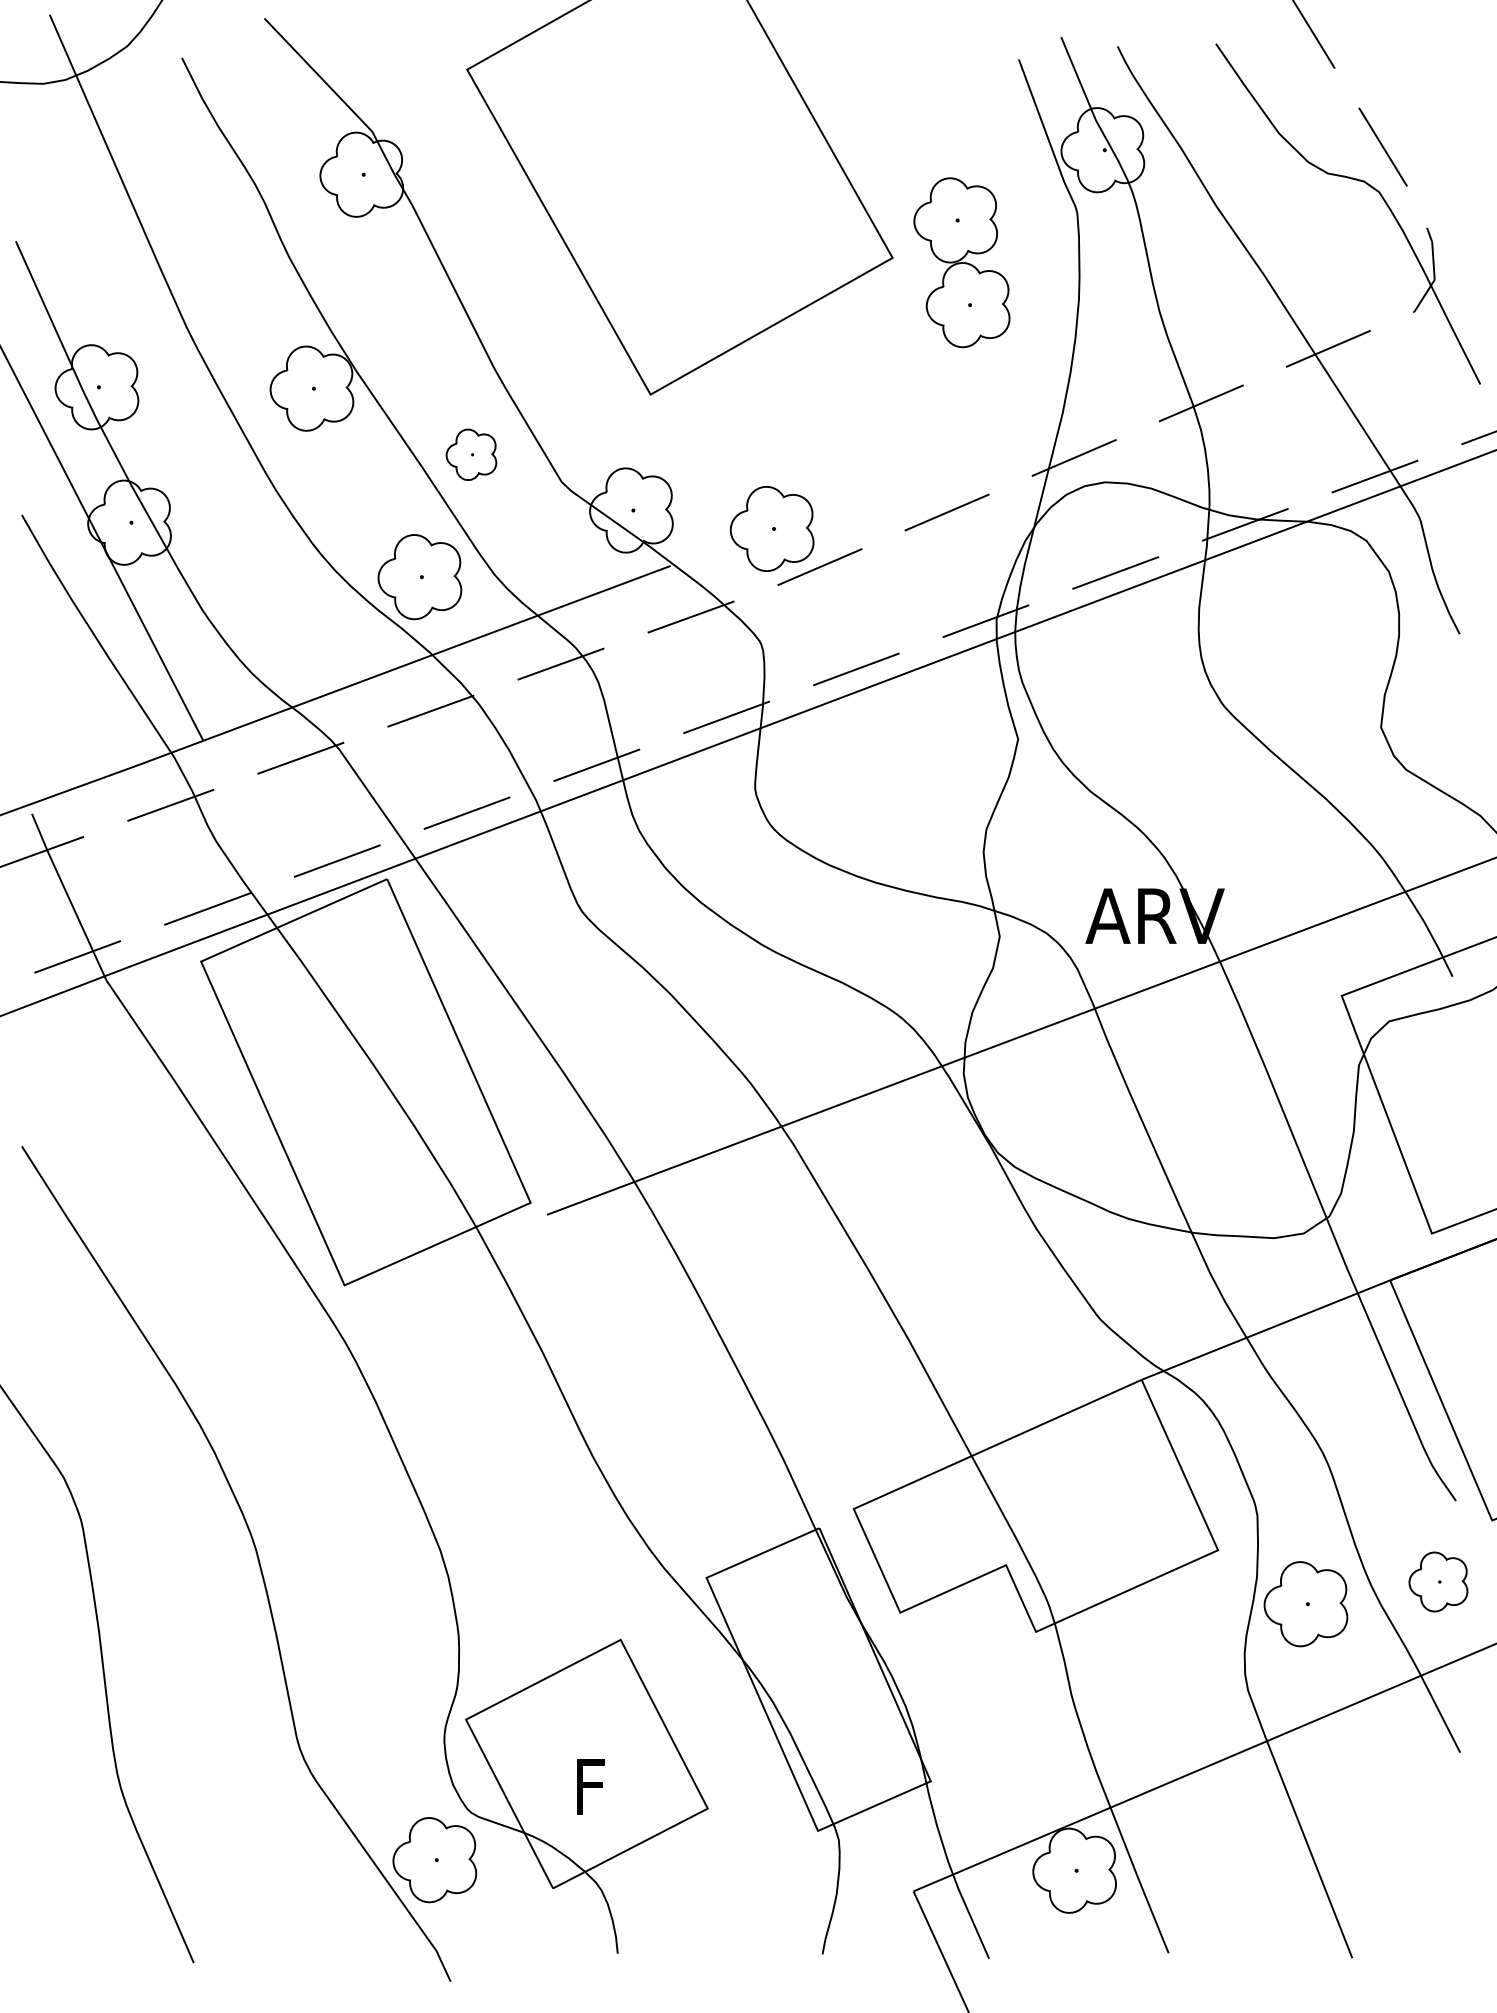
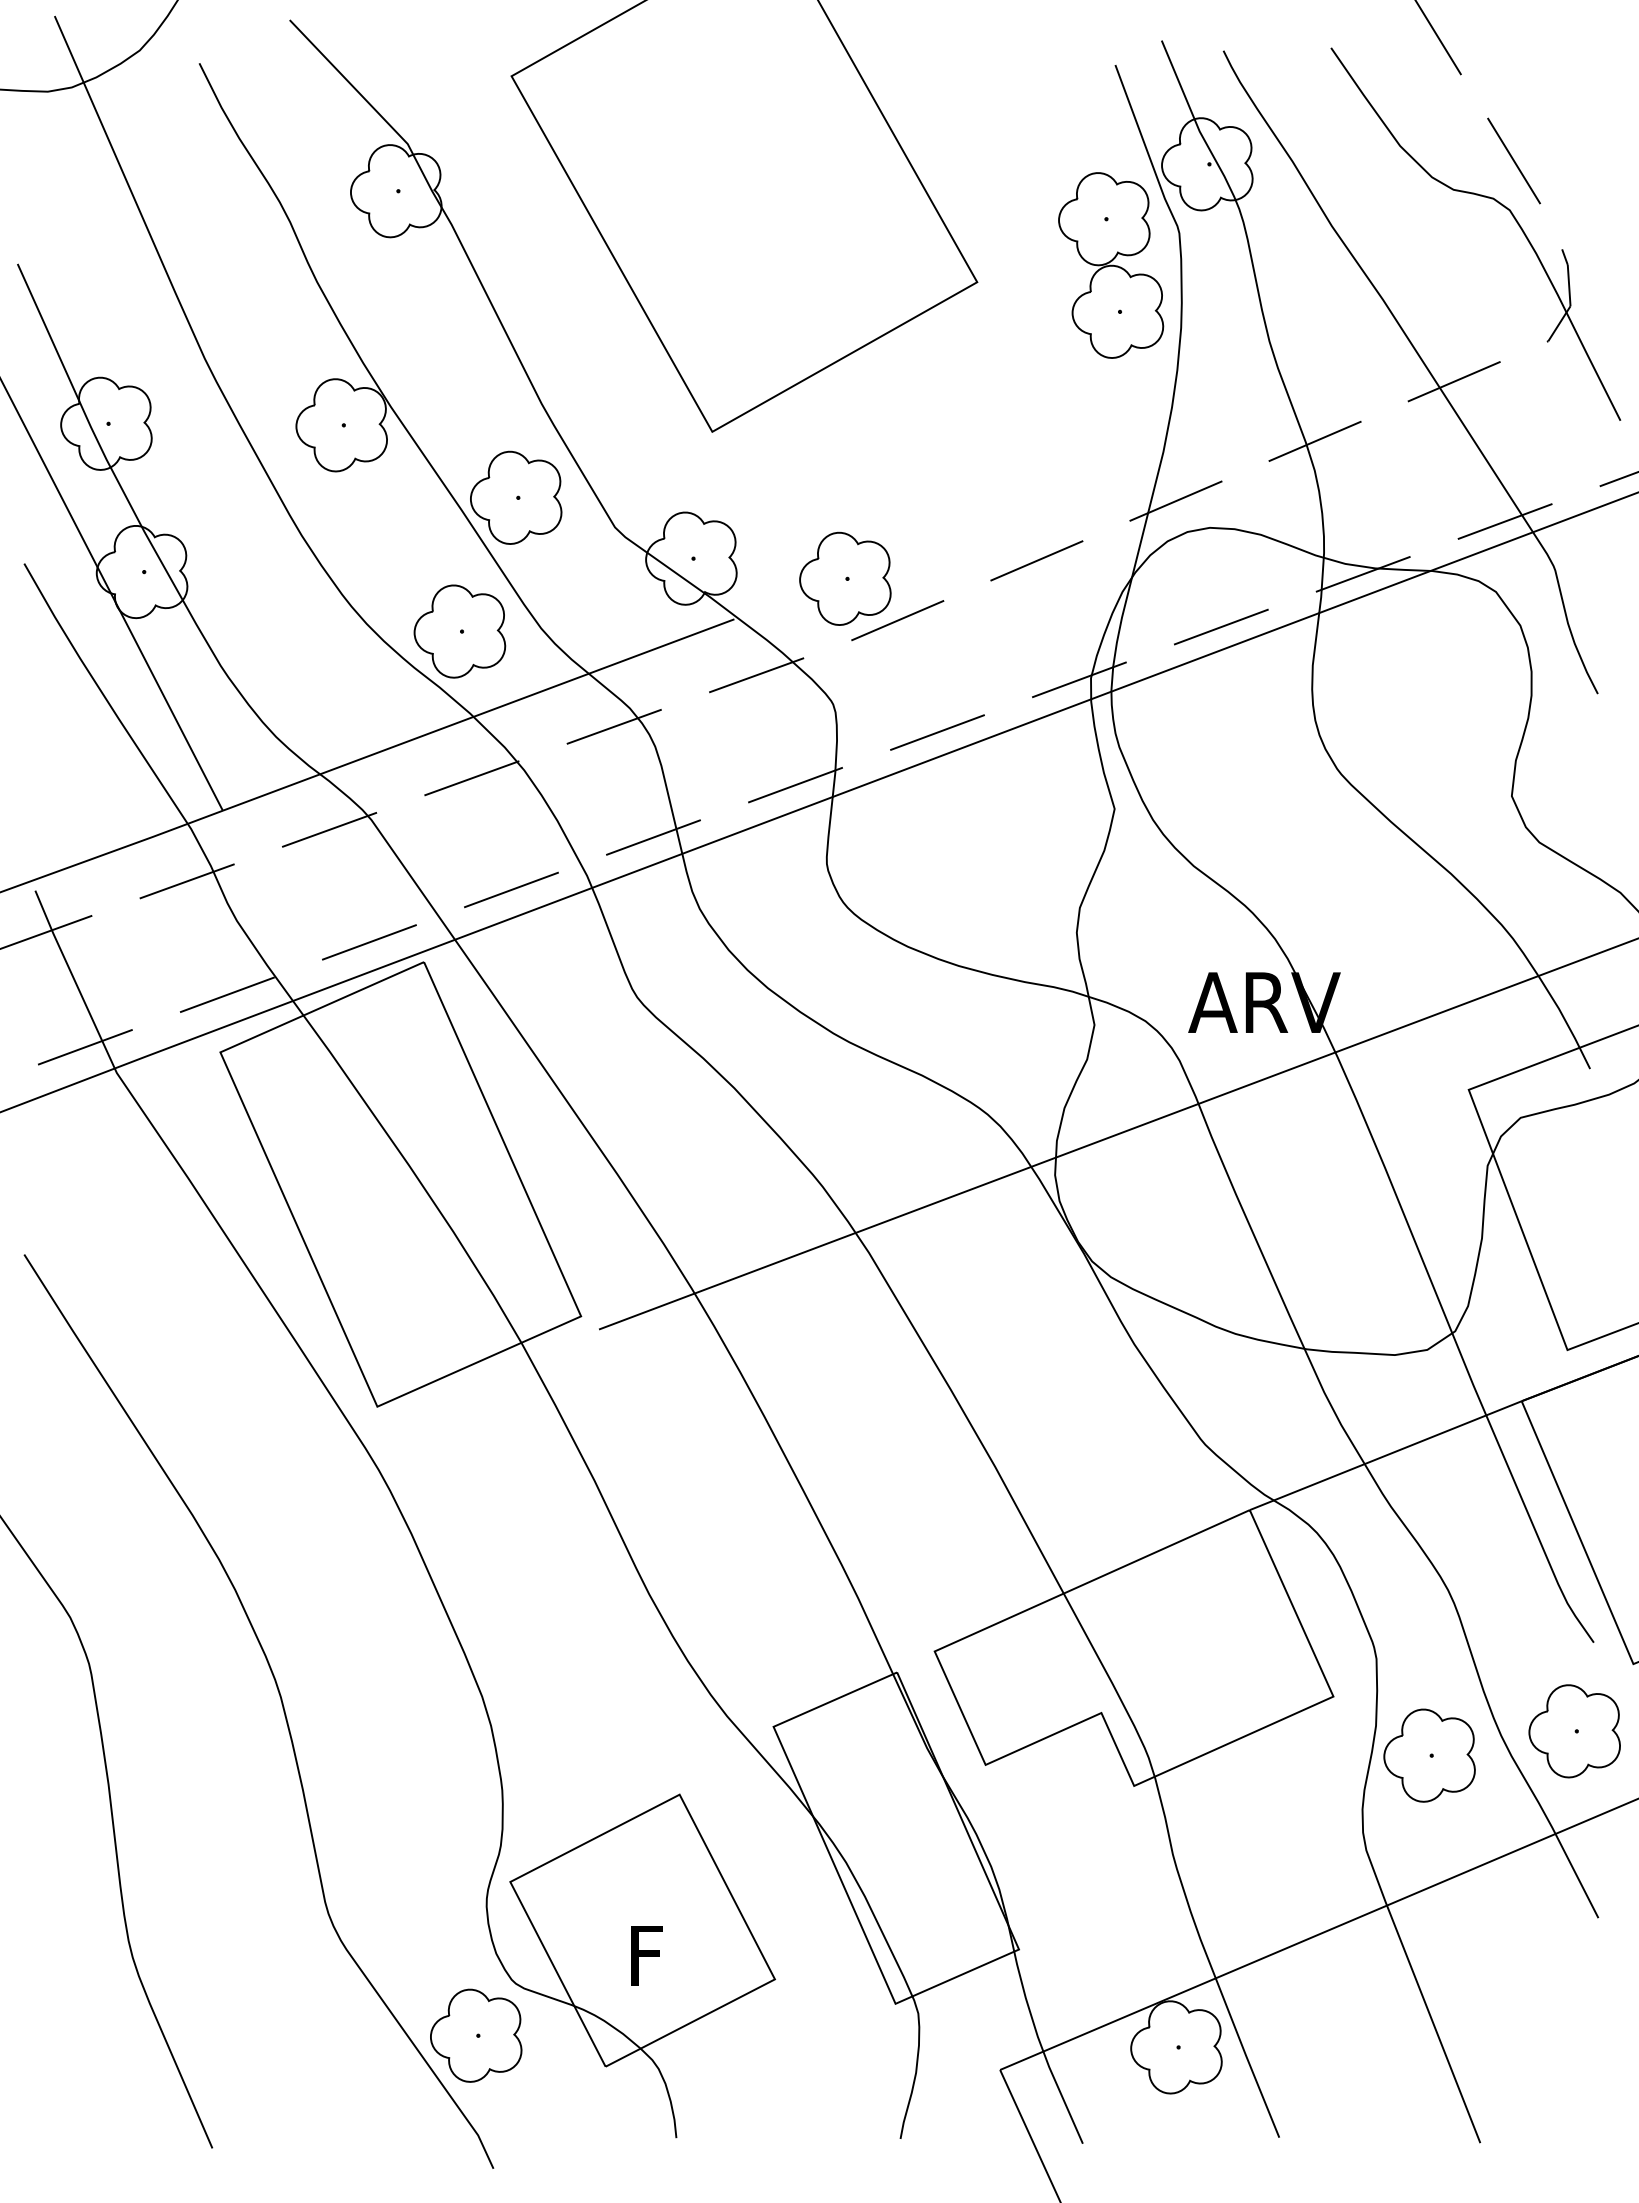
part: (962, 262) -> (1111, 265), moved
part: (471, 454) -> (516, 497), size x1.67
part: (1438, 1582) -> (1574, 1731), size x1.43

